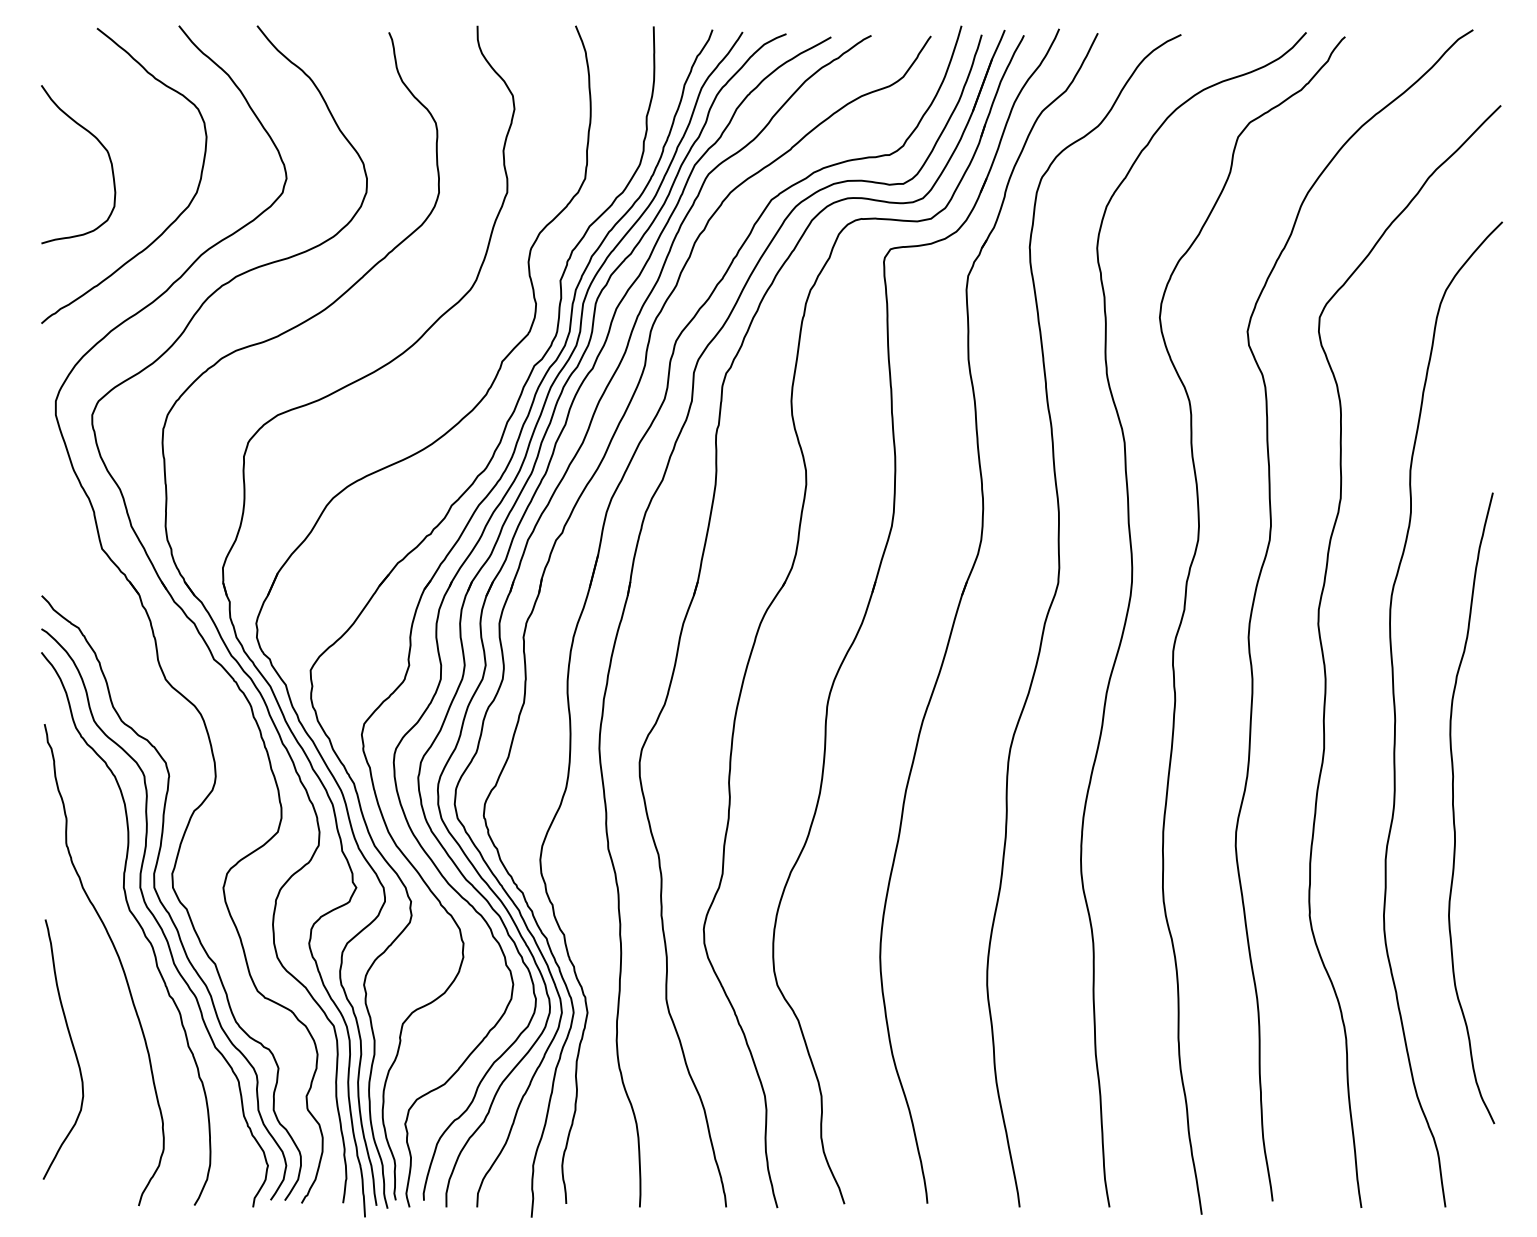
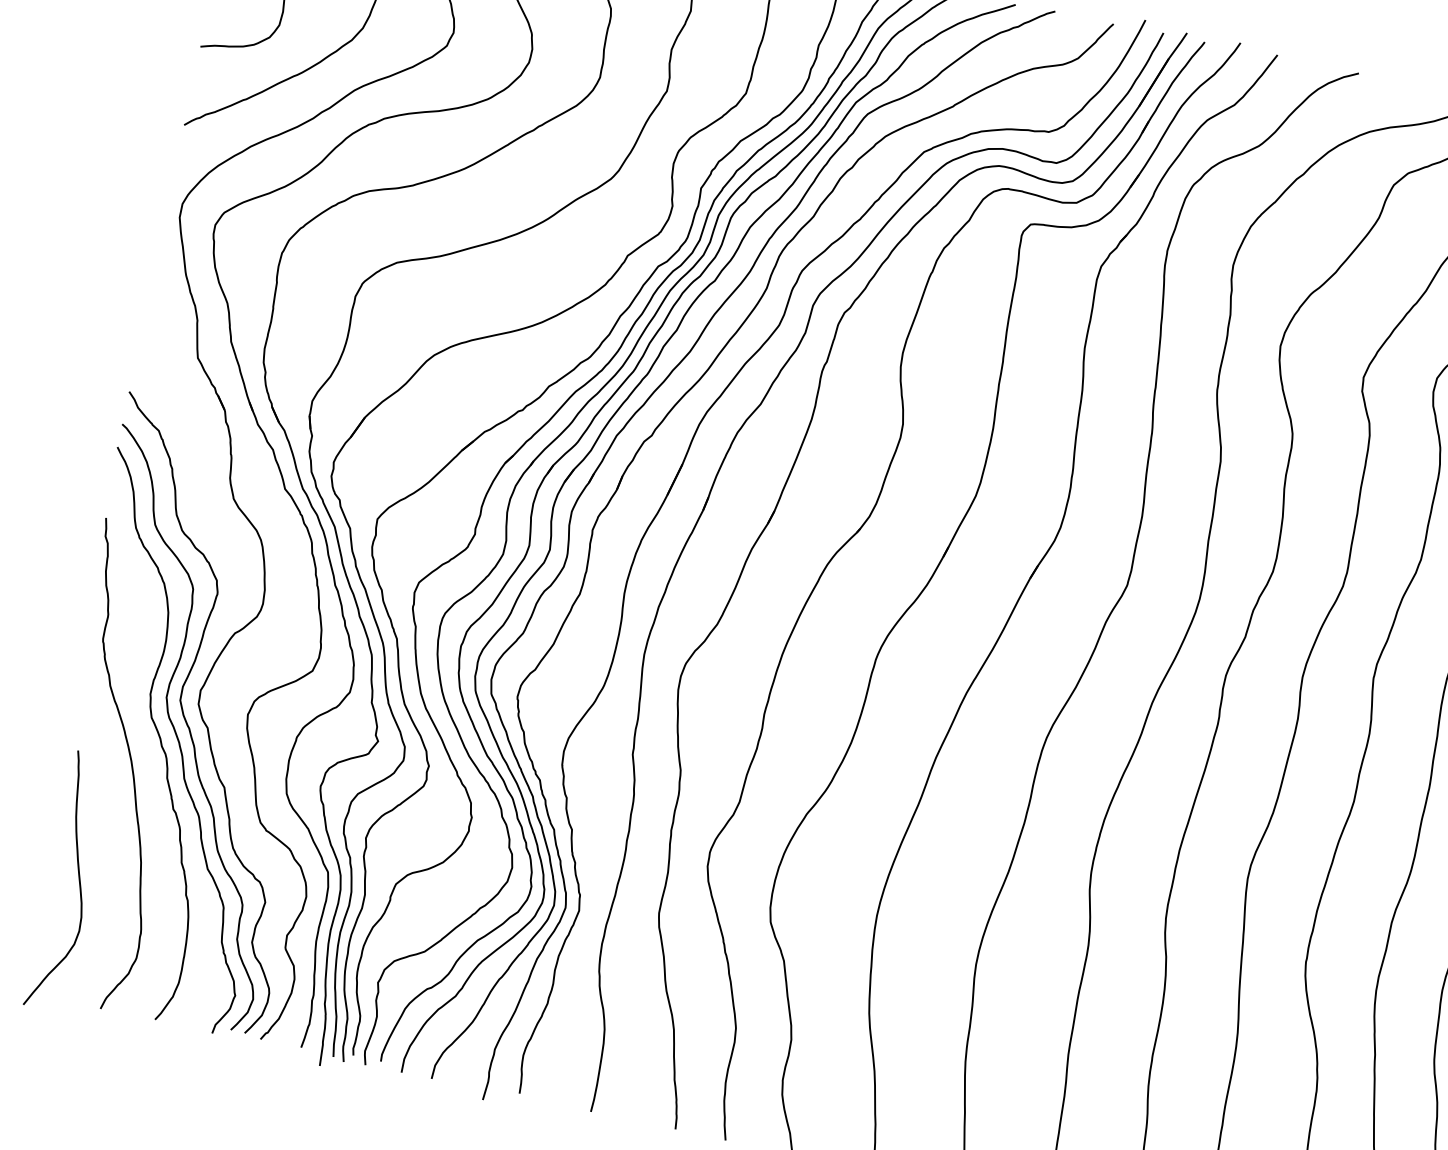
curve: (72, 1047) -> (78, 881), moved

